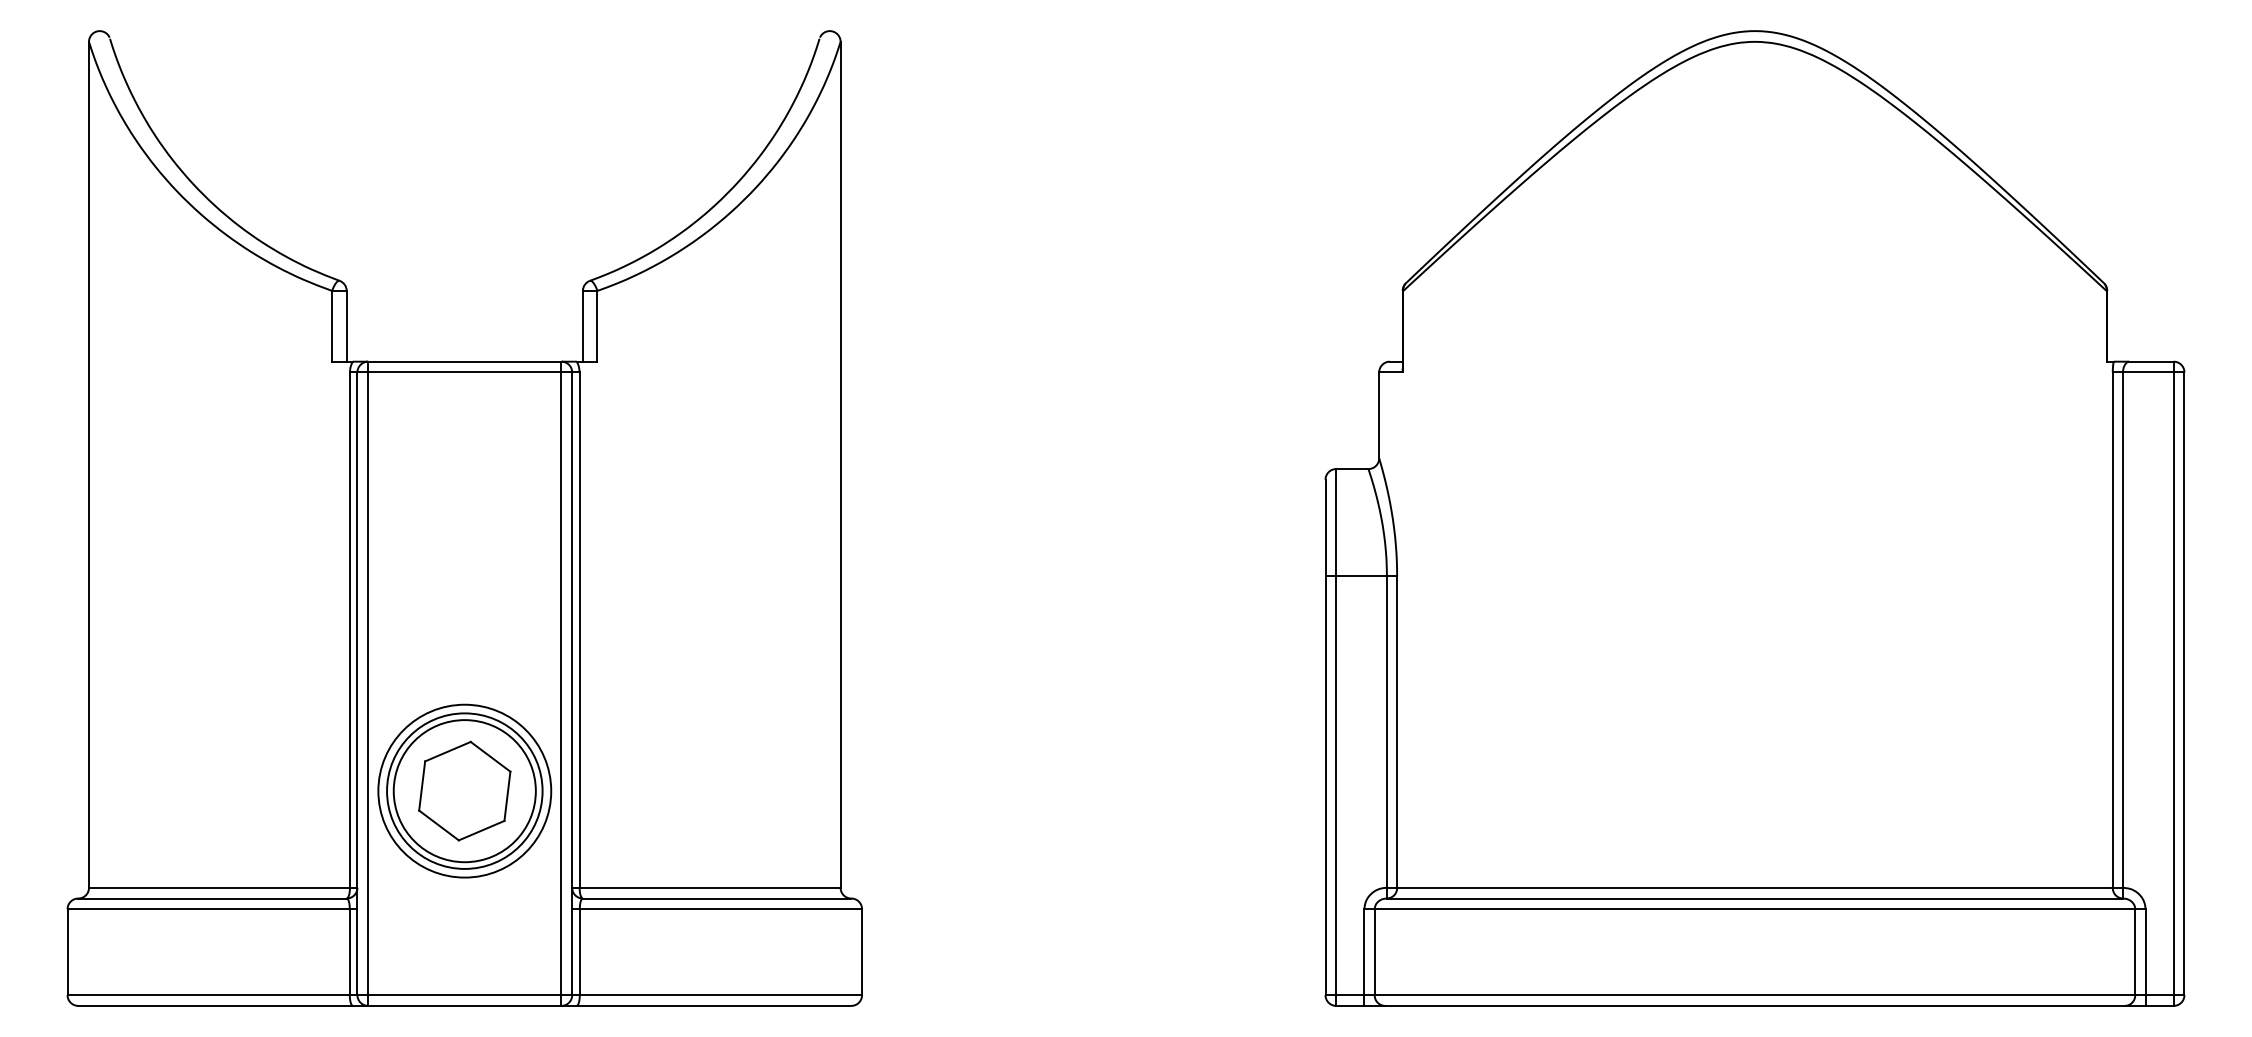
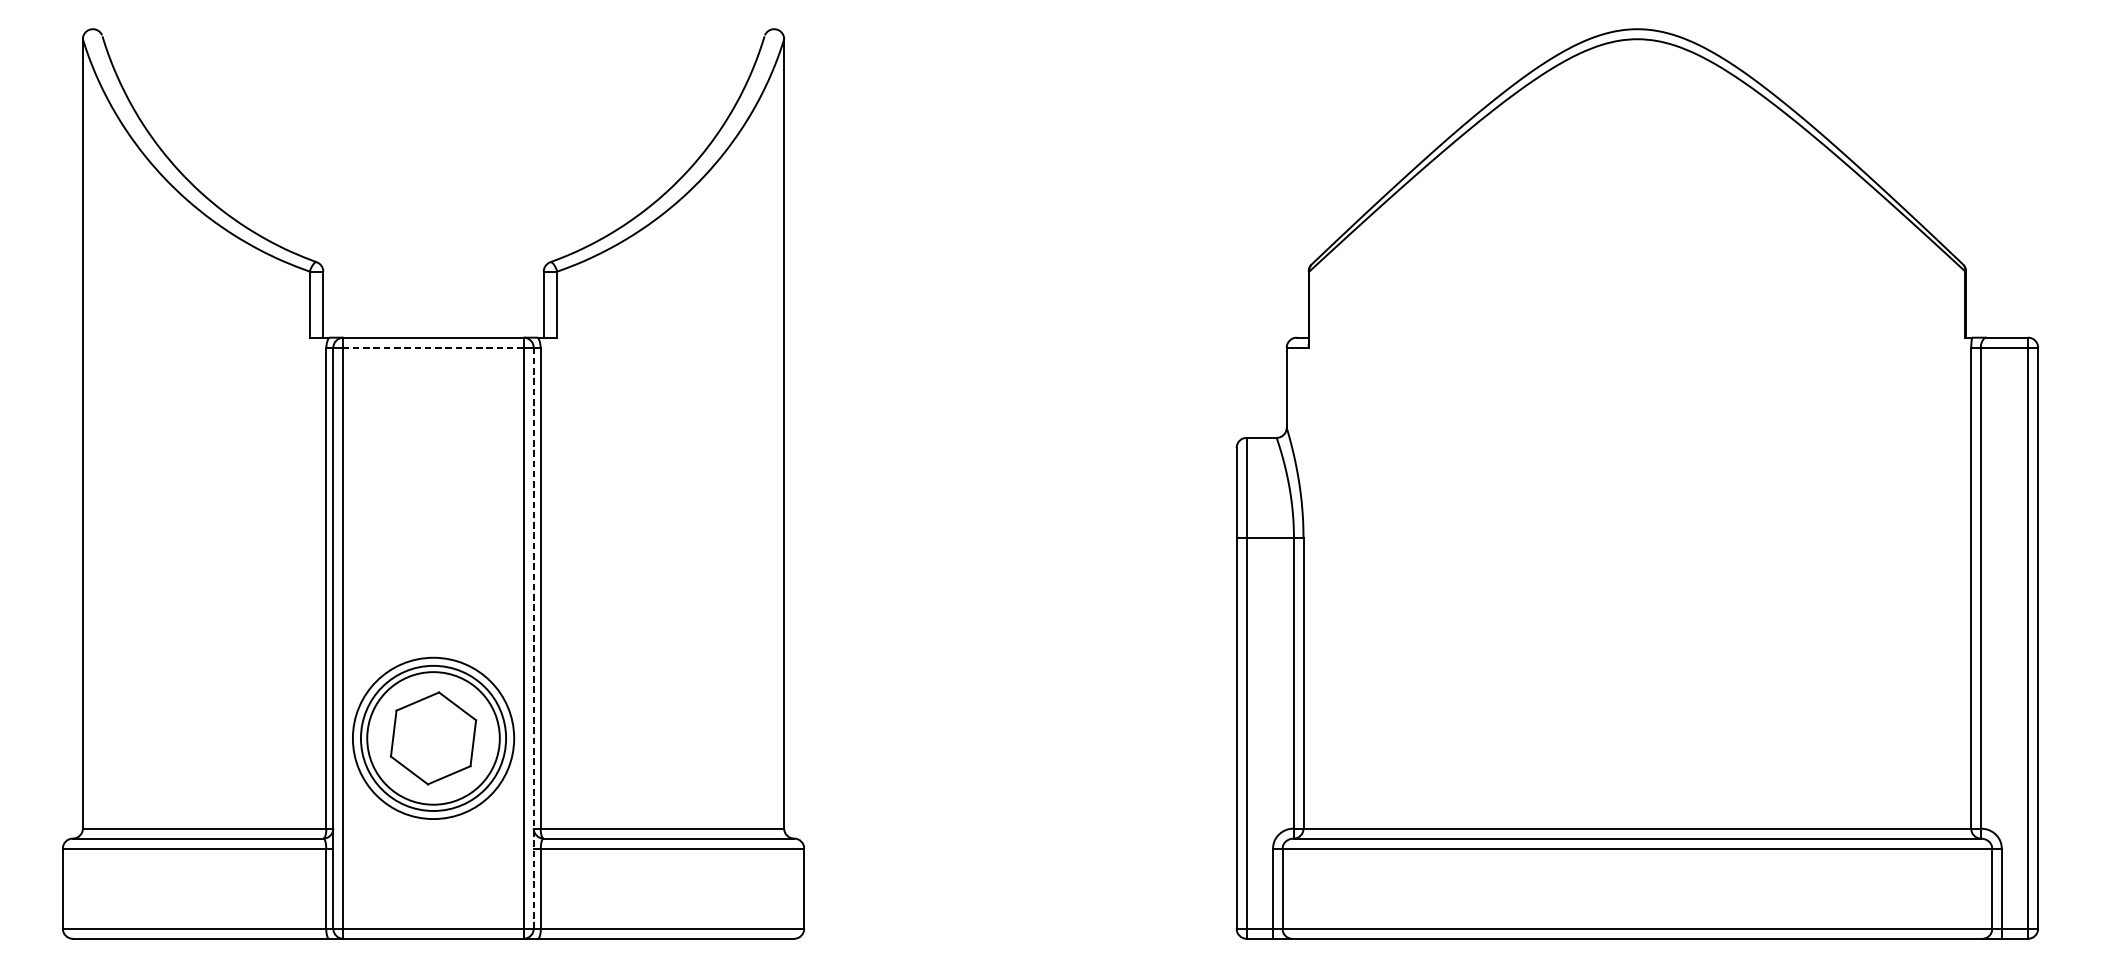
line: (464, 372) -> (433, 347), solid -> dashed
line: (572, 684) -> (534, 638), solid -> dashed

